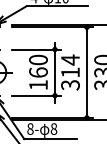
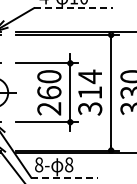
line: (57, 6) -> (73, 8), solid -> dashed
text: (38, 84) -> (49, 108), 160 -> 260
line: (50, 138) -> (64, 177), solid -> dashed

